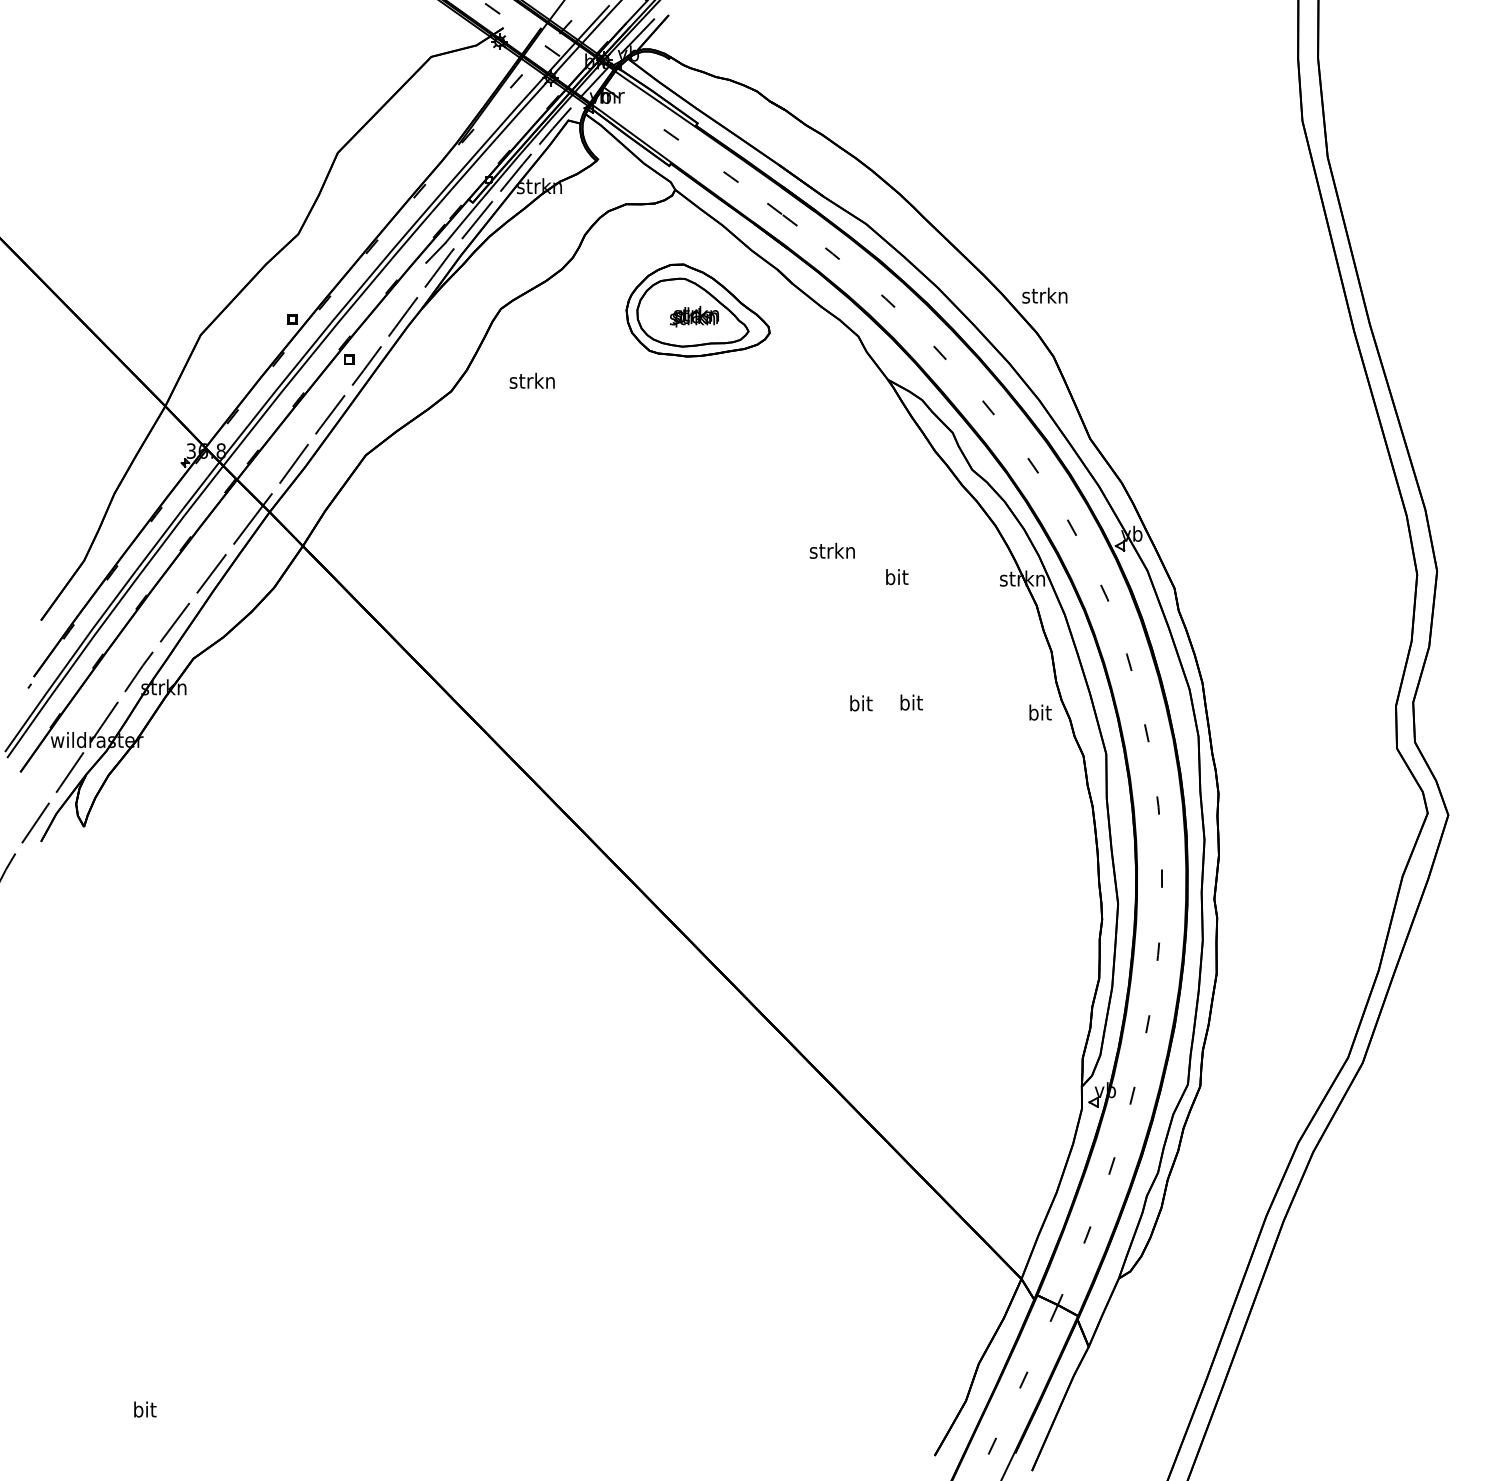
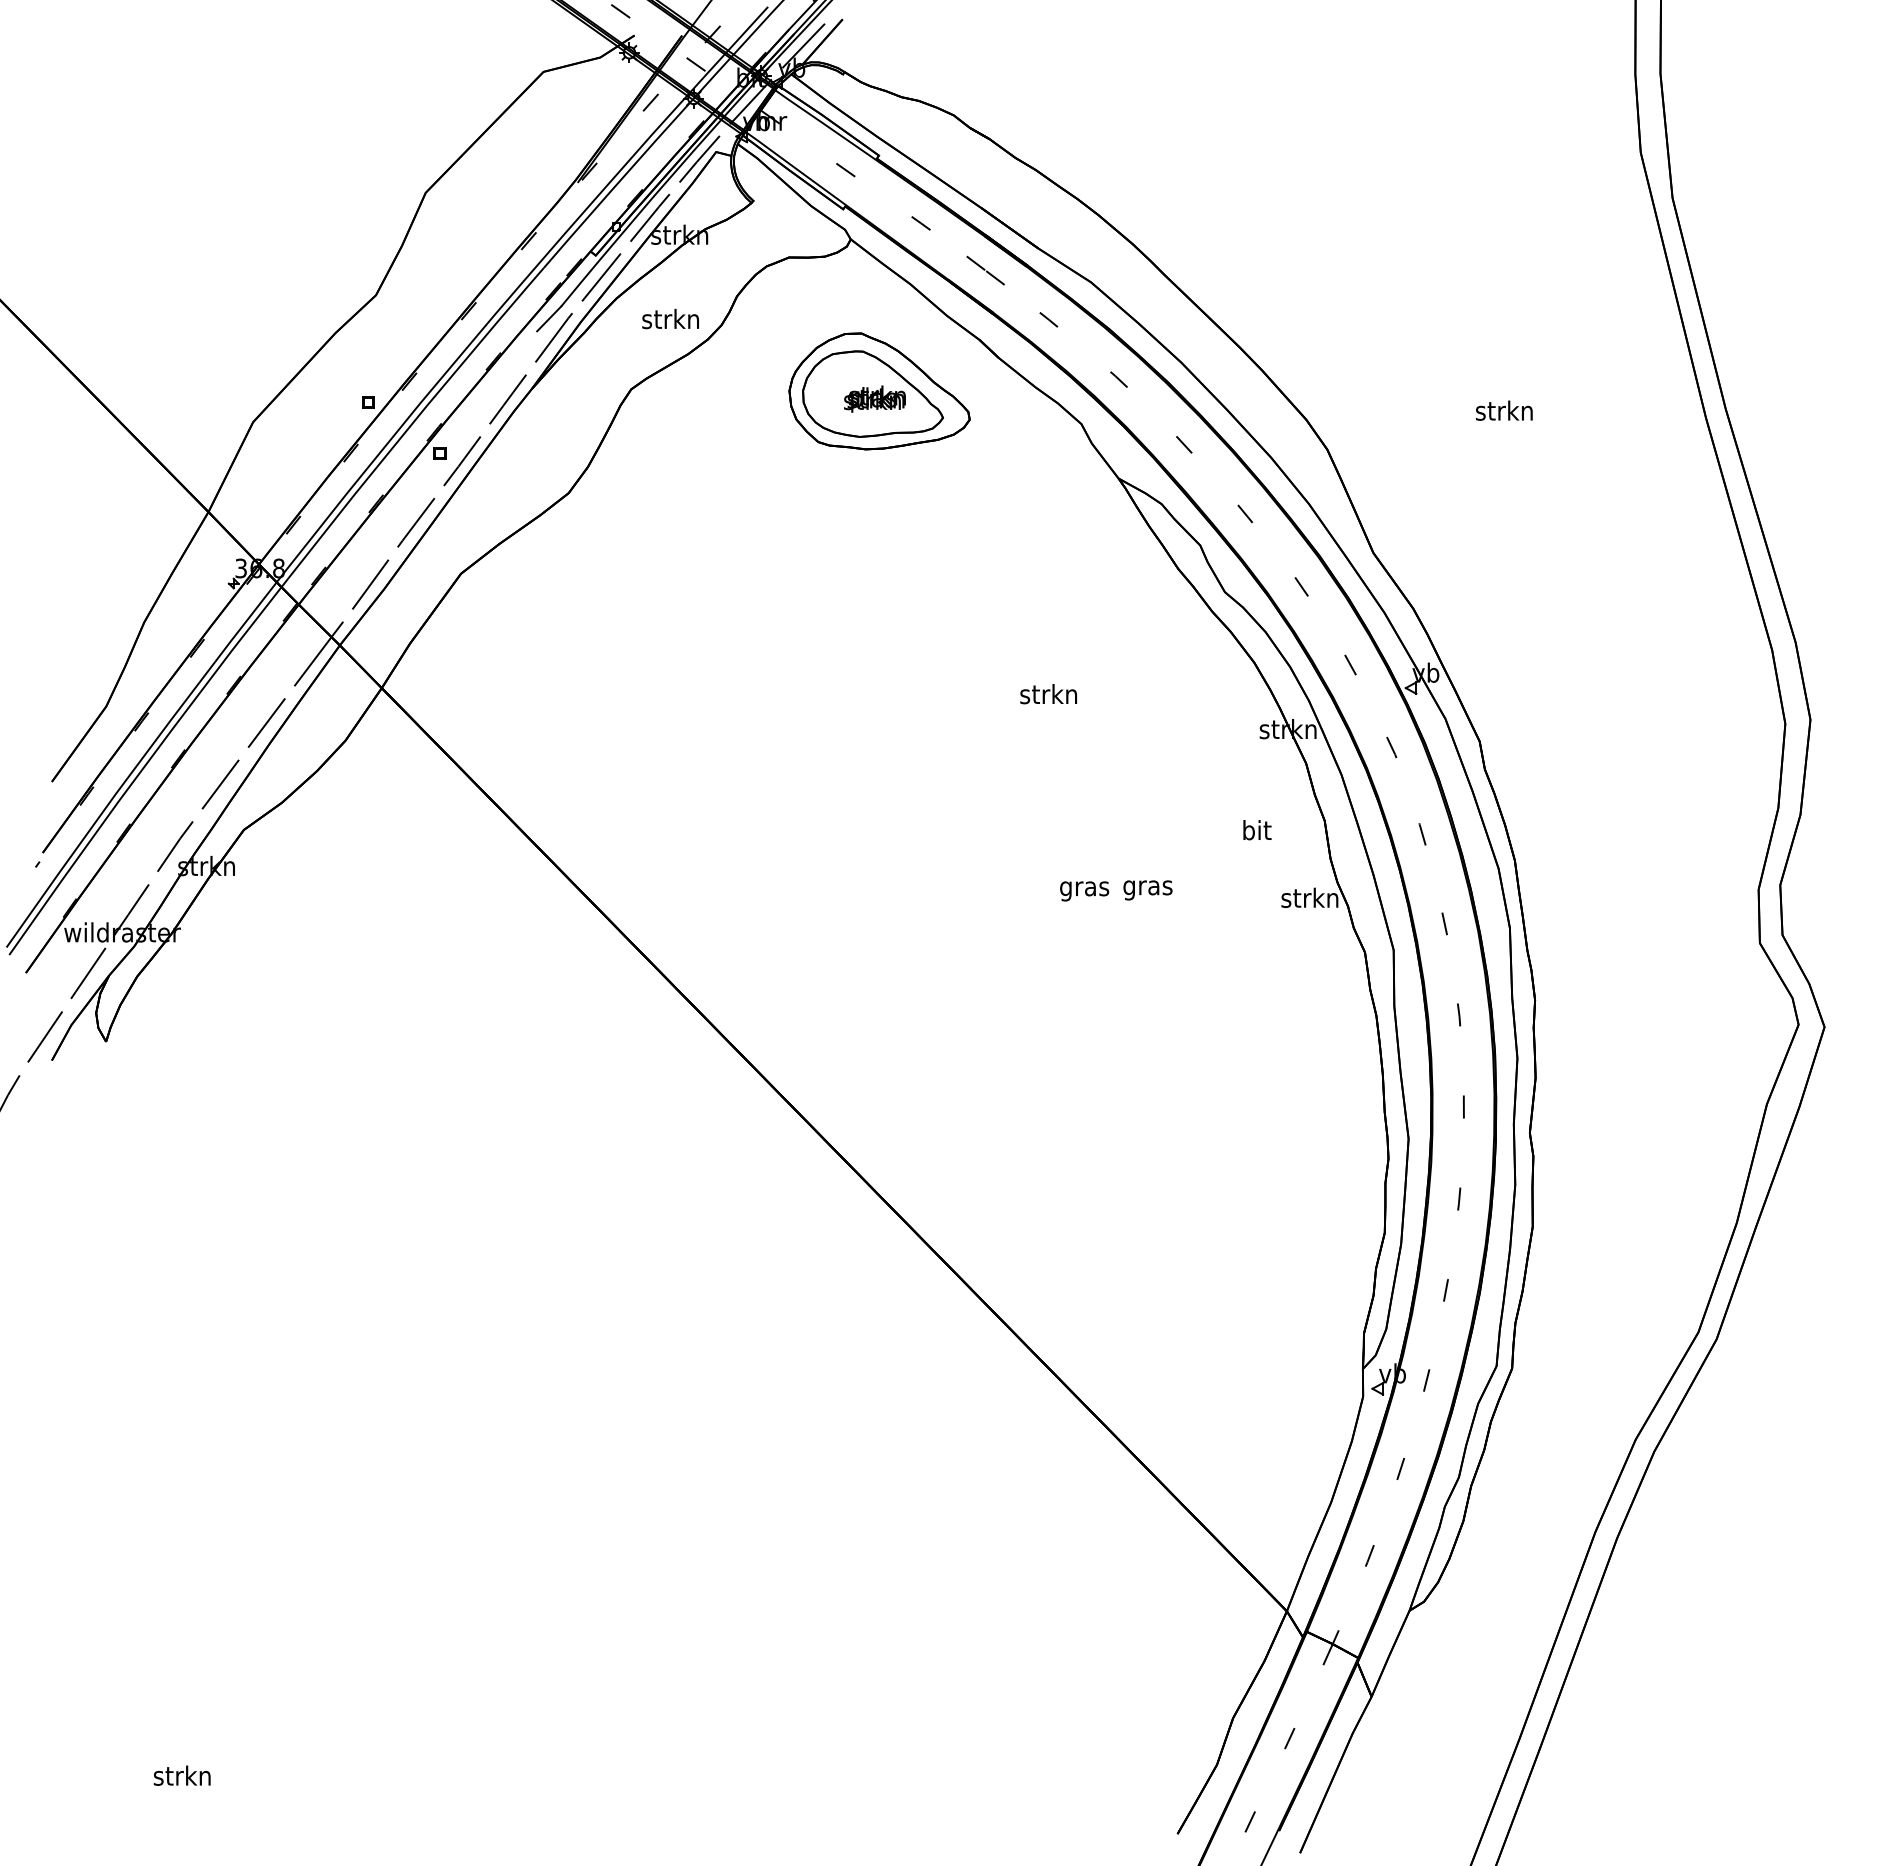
text: (1045, 295) -> (1504, 410), moved
text: (532, 380) -> (670, 318), moved
text: (897, 577) -> (1257, 830), moved
text: (910, 704) -> (1147, 887), bit -> gras
text: (860, 705) -> (1084, 888), bit -> gras
text: (1039, 712) -> (1309, 897), bit -> strkn
text: (143, 1409) -> (181, 1775), bit -> strkn

